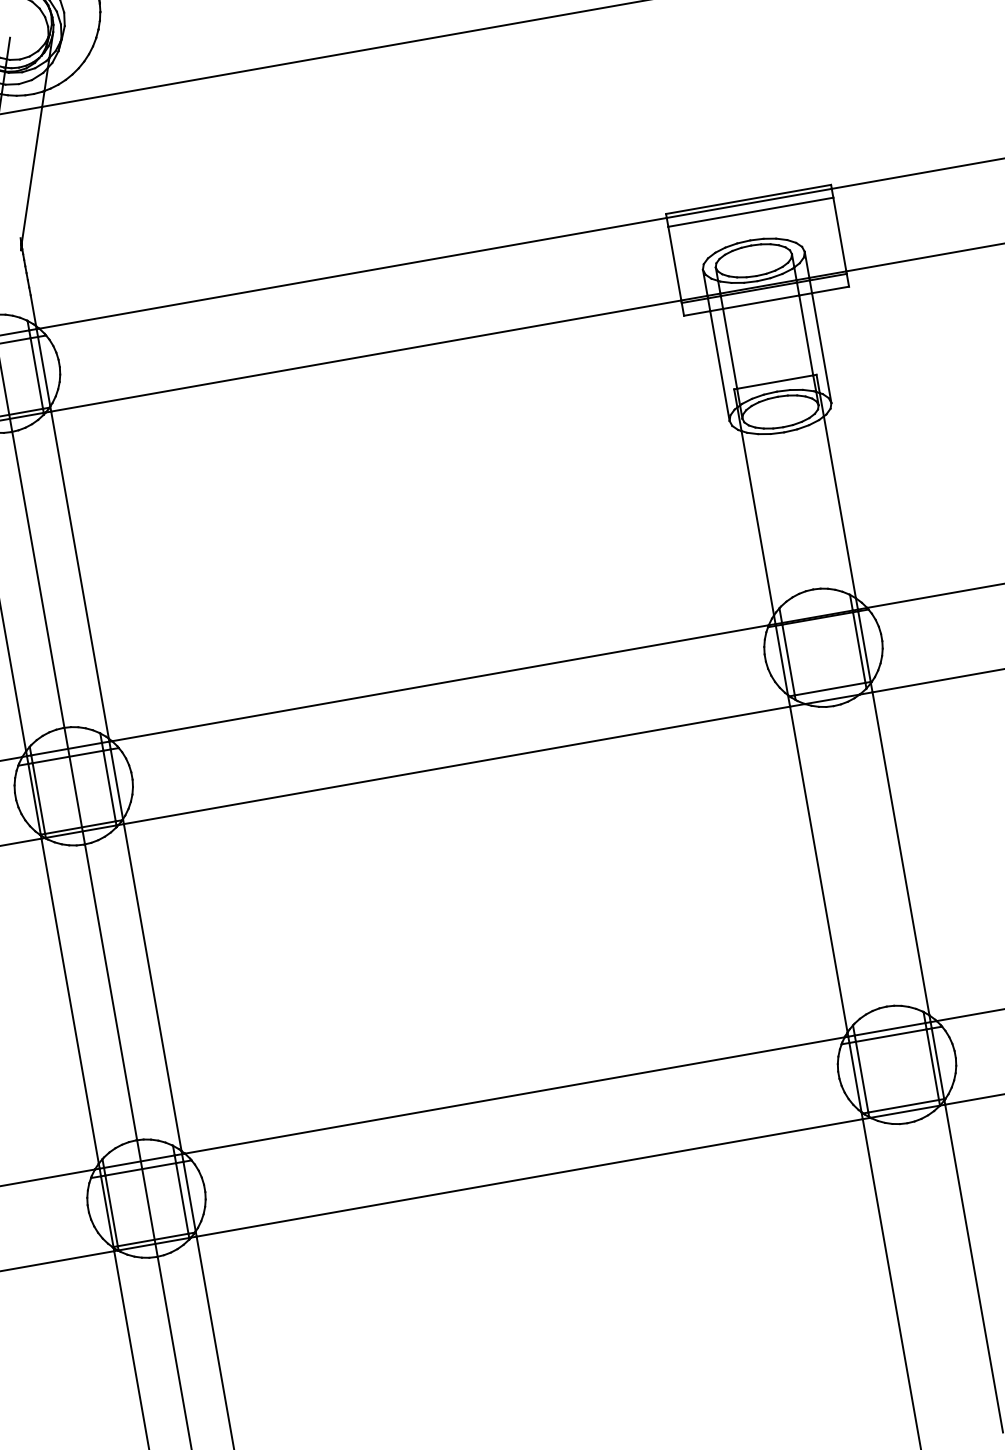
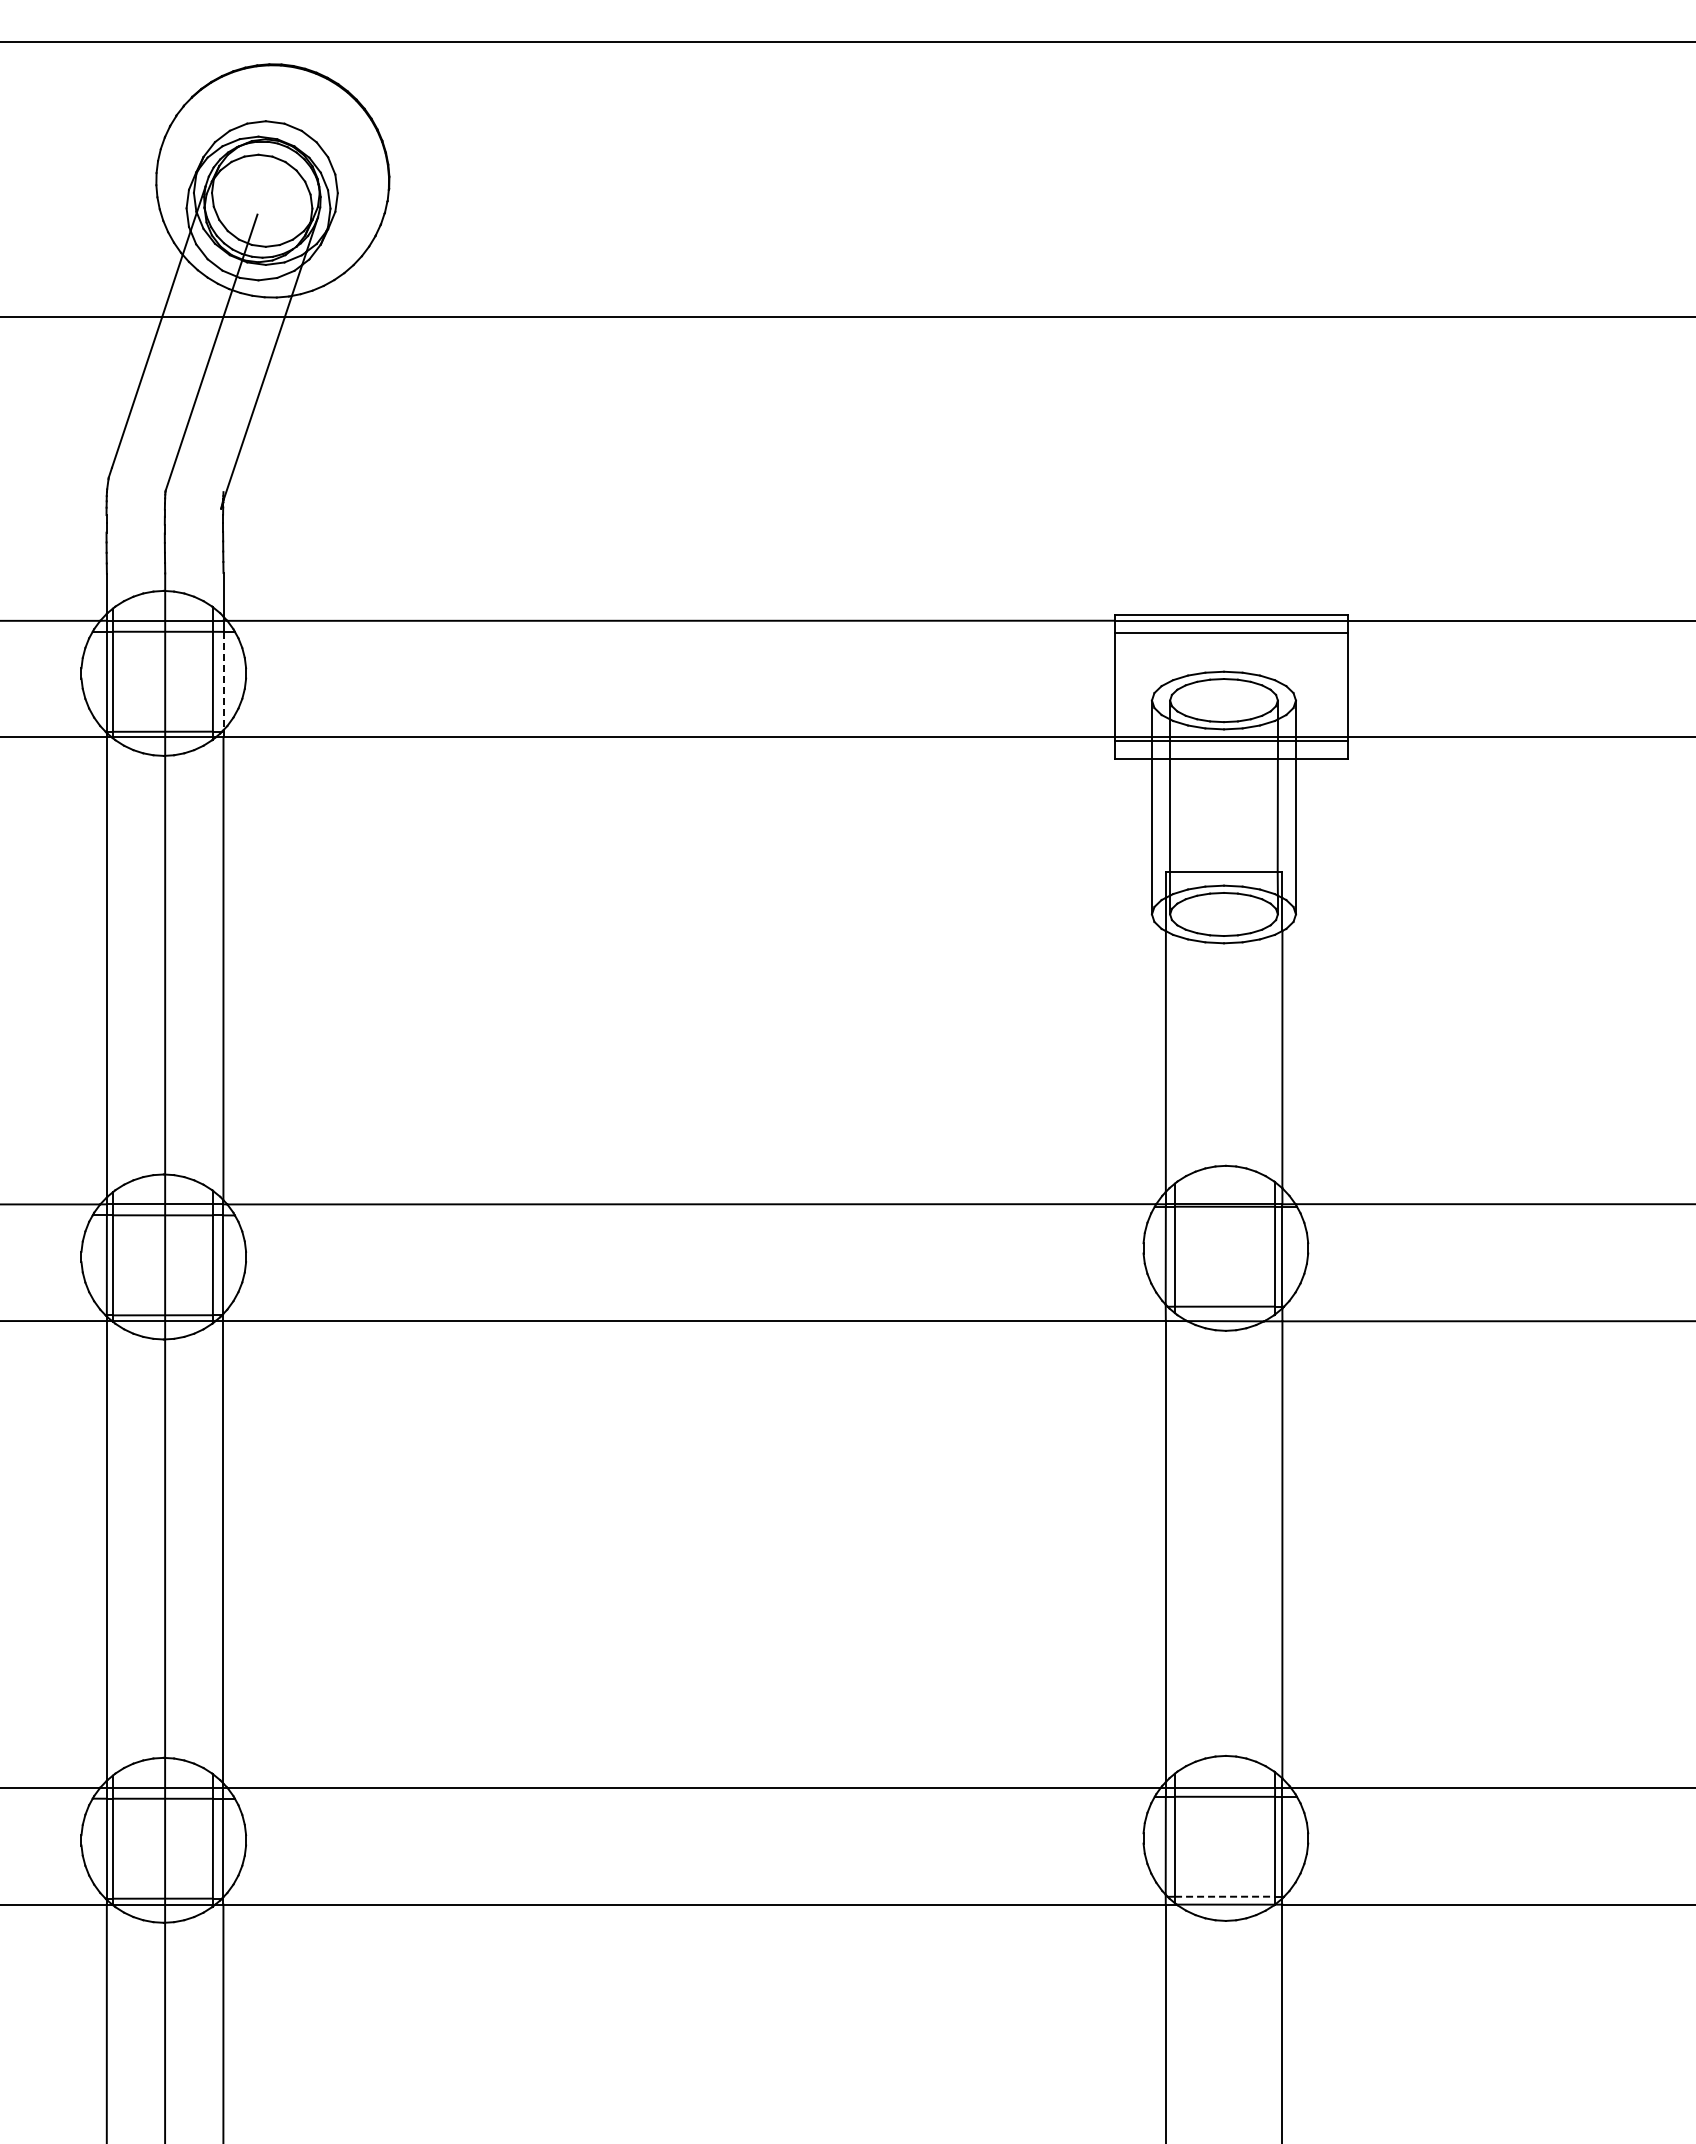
line: (44, 372) -> (223, 681), solid -> dashed
line: (904, 1106) -> (1225, 1896), solid -> dashed

